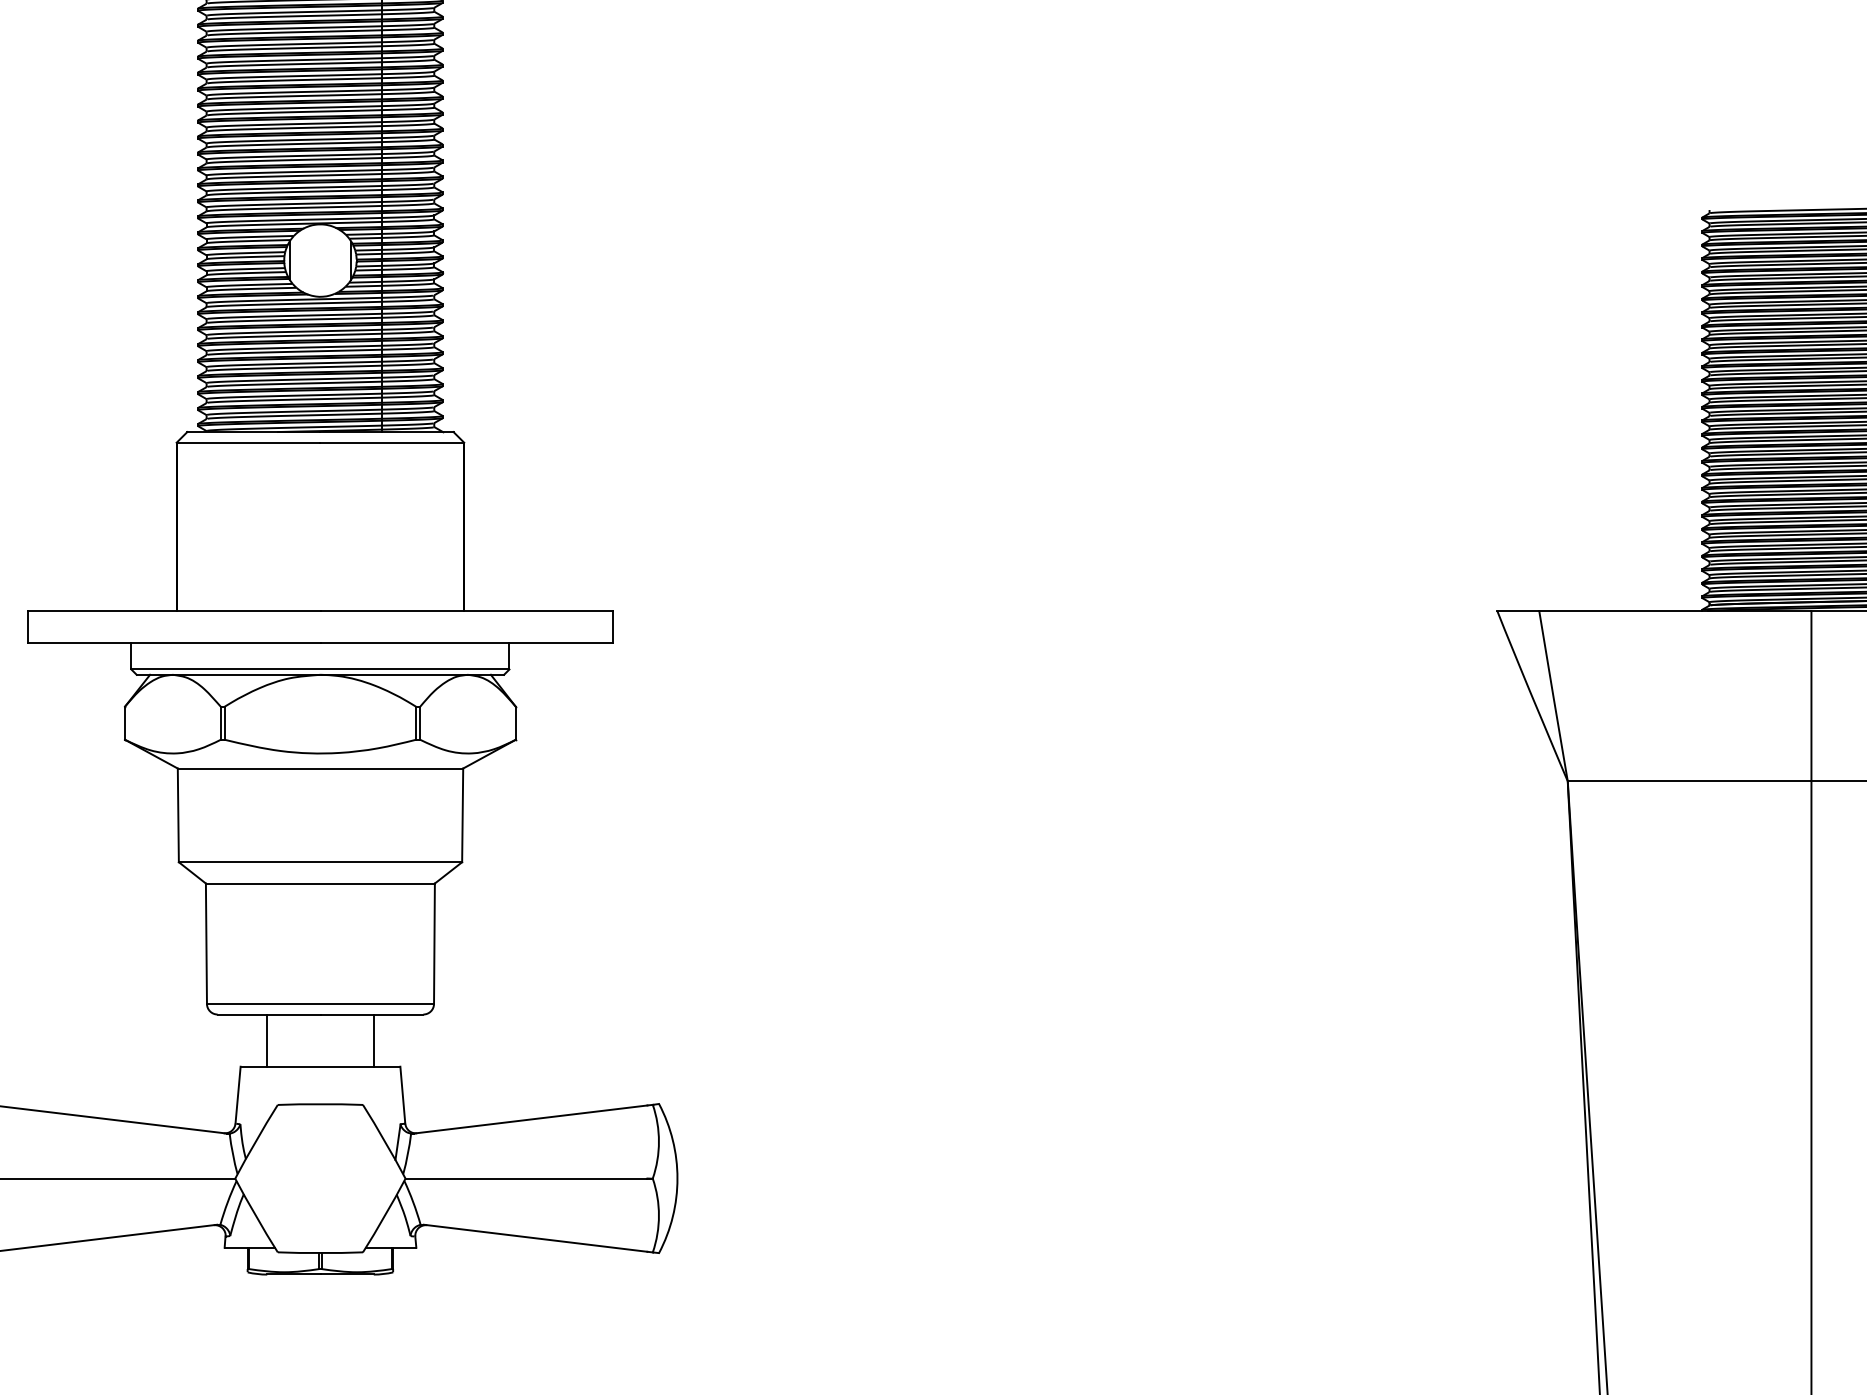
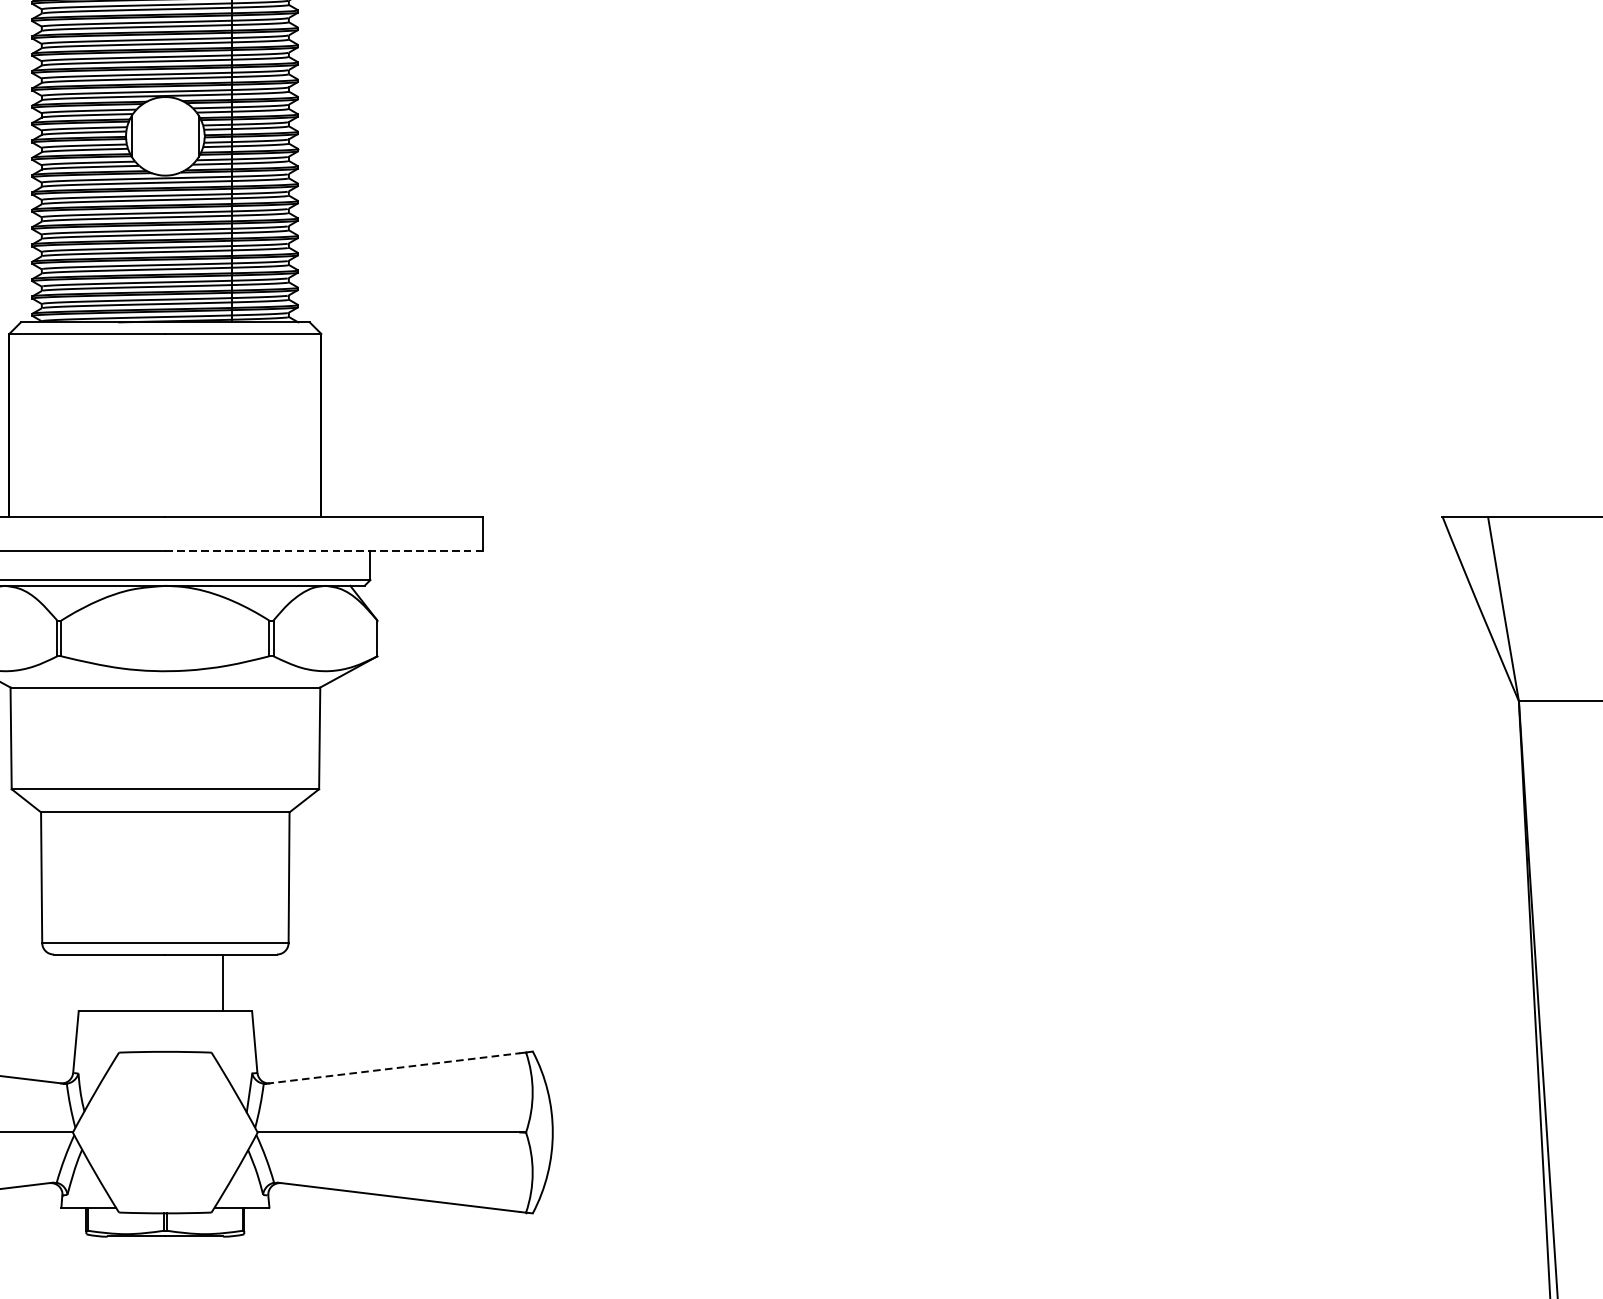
line: (467, 642) -> (324, 550), solid -> dashed
line: (267, 1040) -> (107, 982), removed
line: (530, 1119) -> (393, 1068), solid -> dashed

